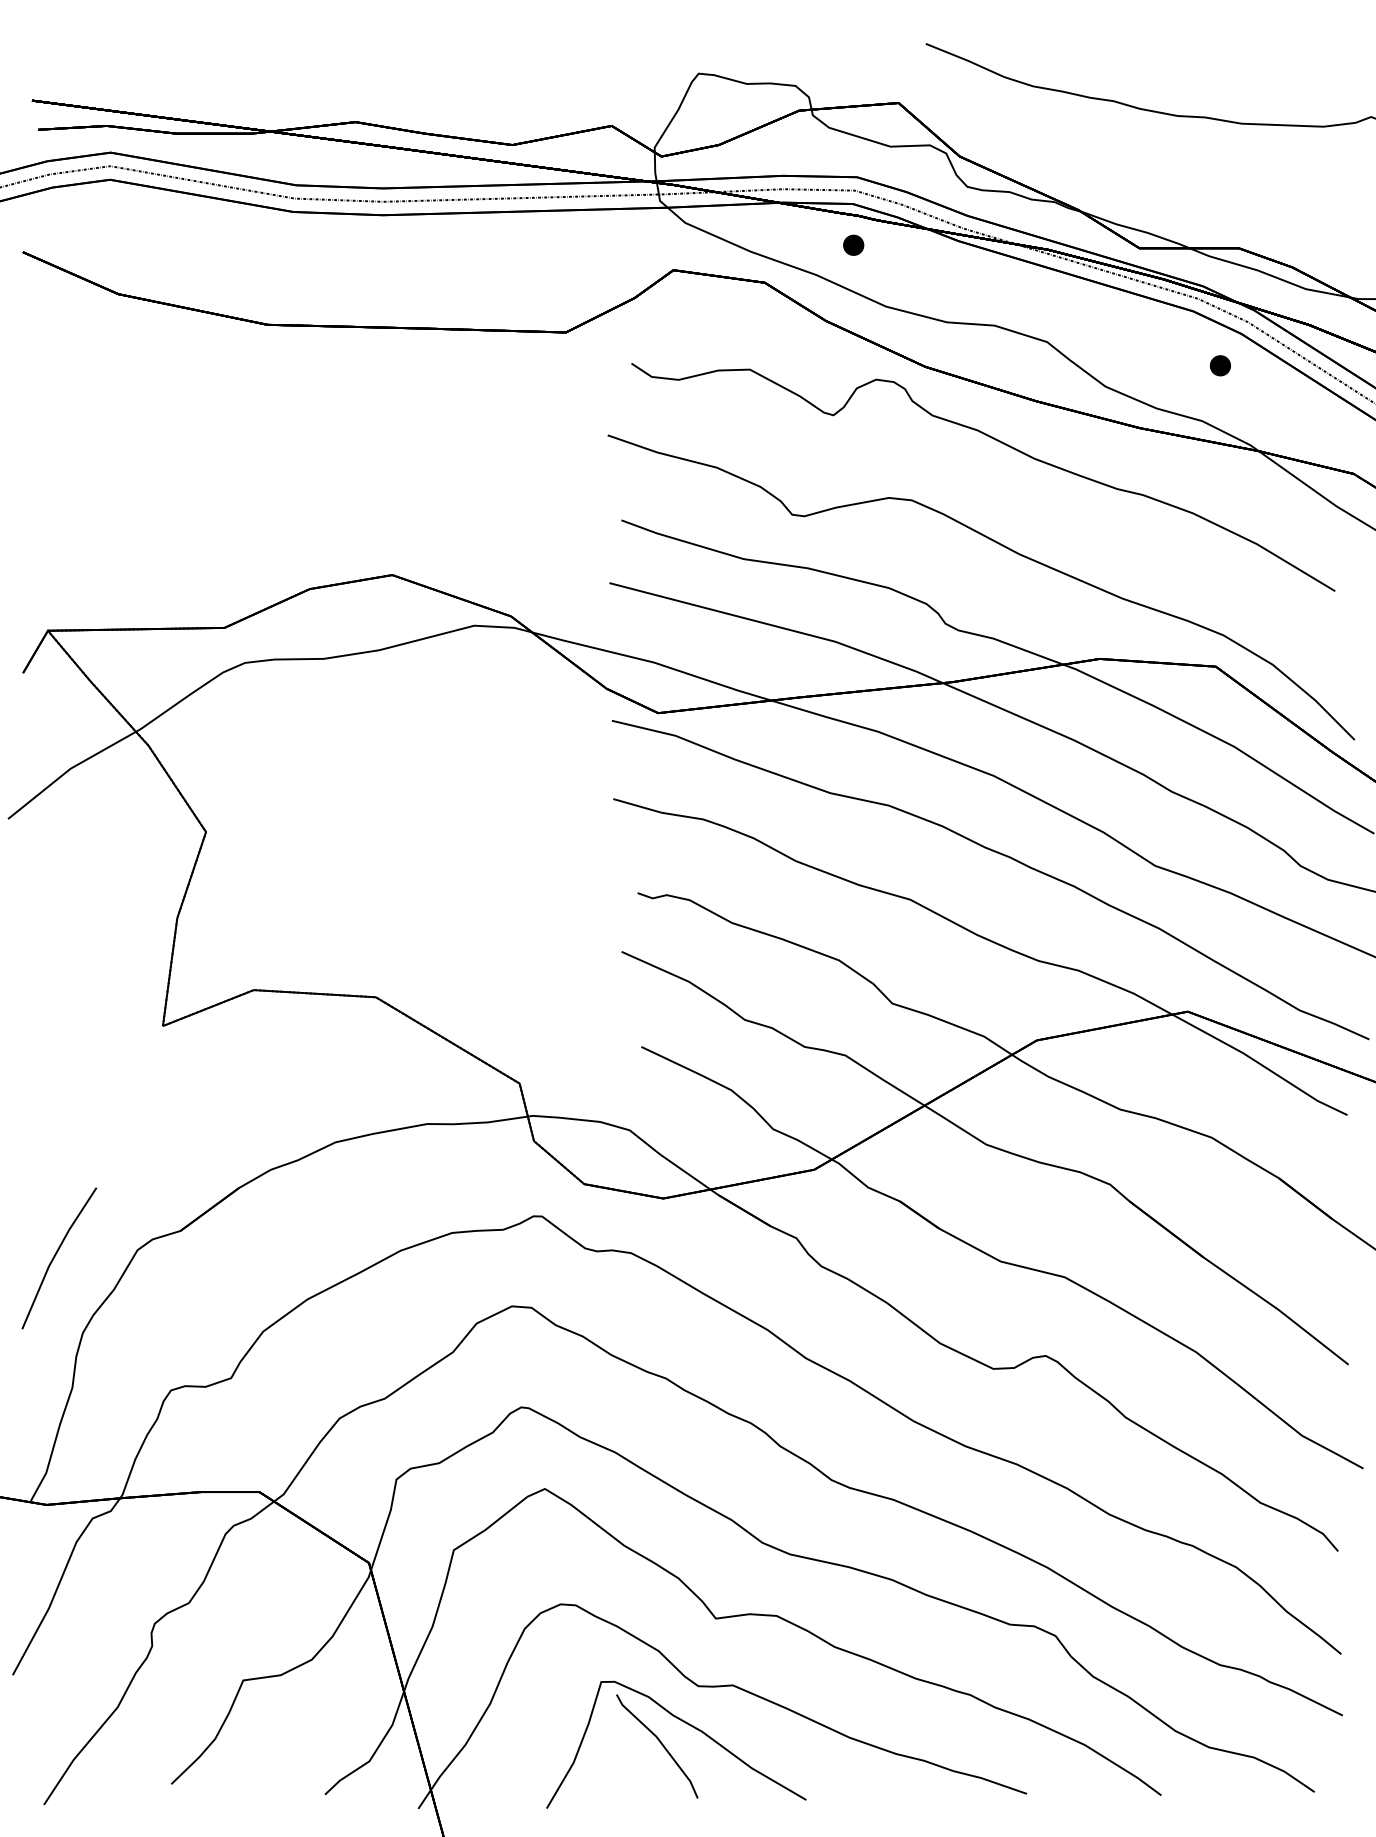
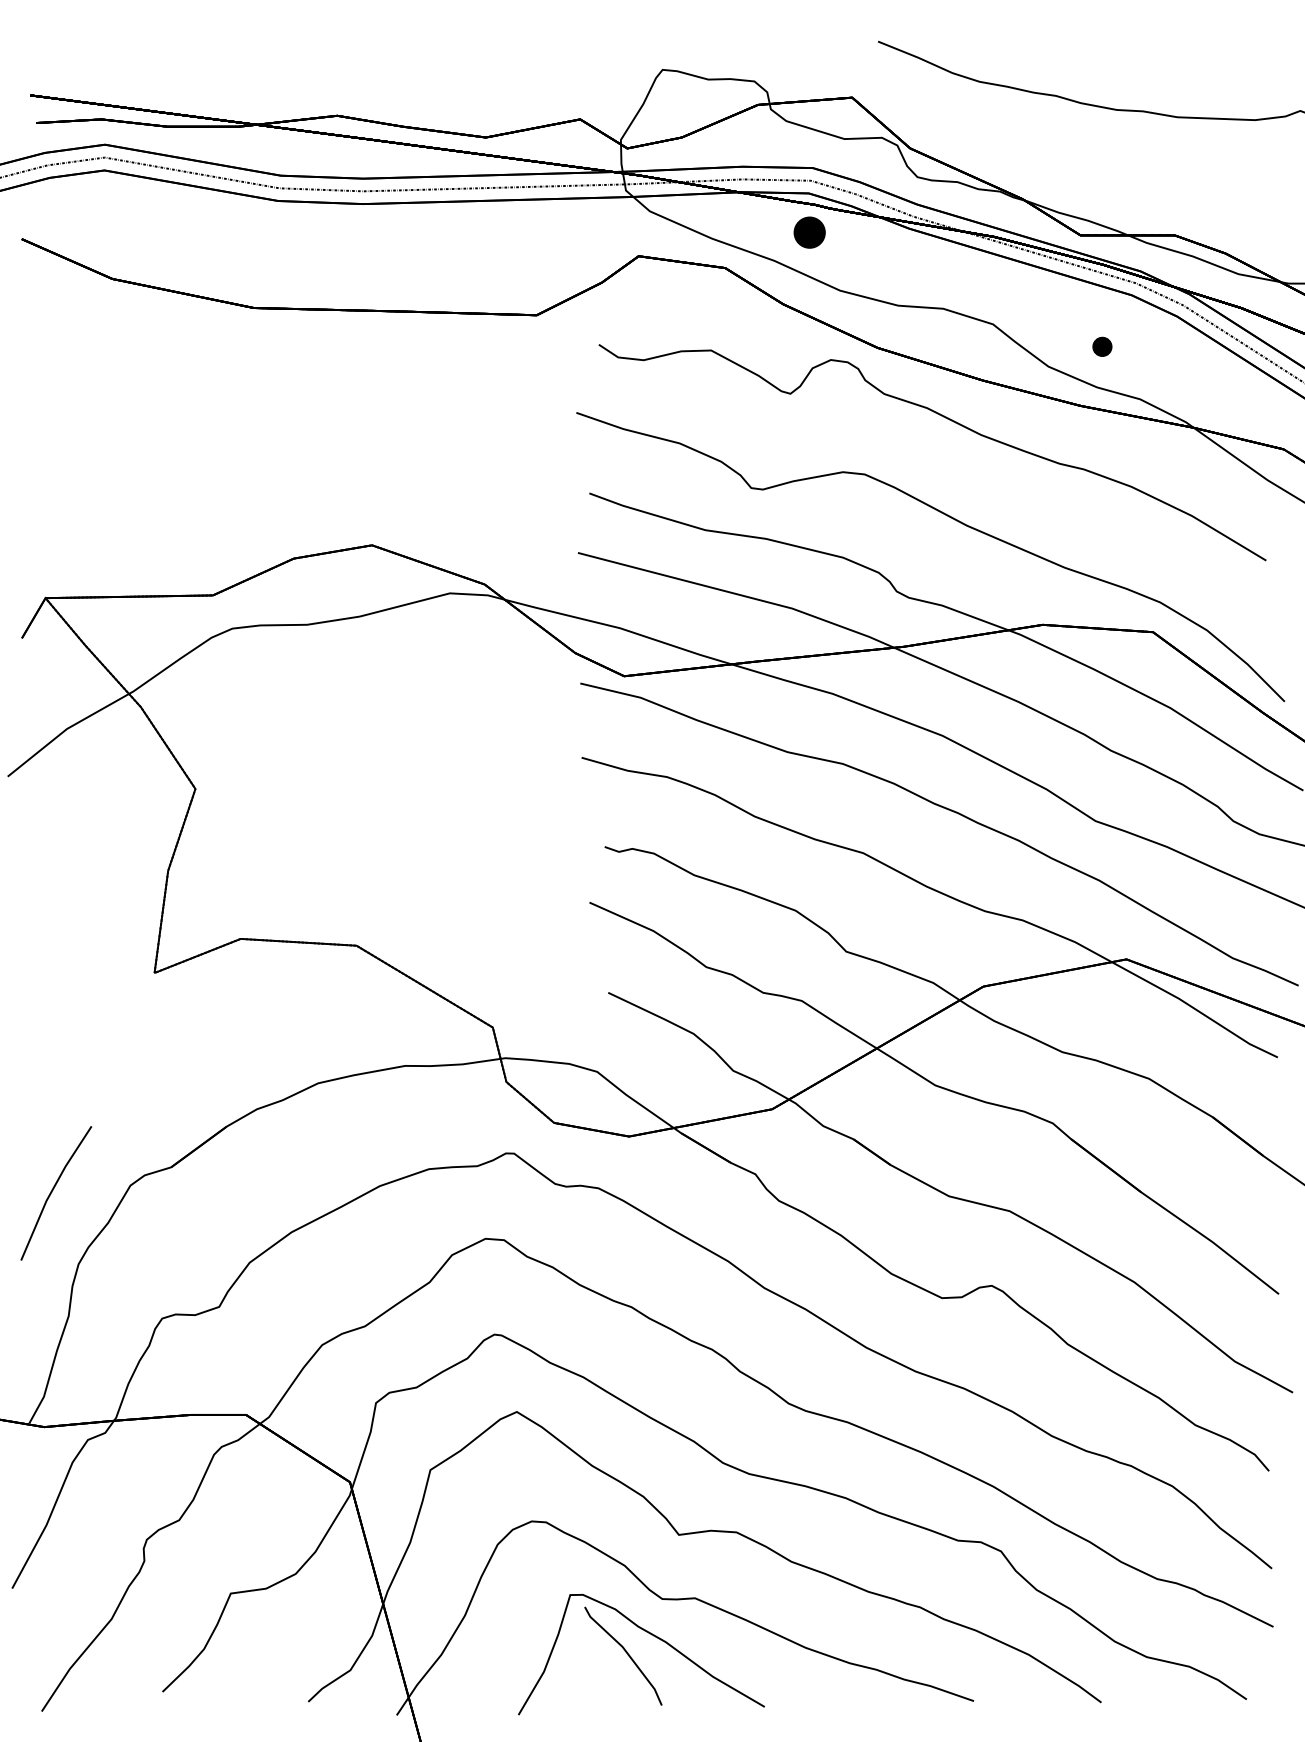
part: (853, 245) -> (809, 232), size x1.6
part: (1220, 365) -> (1102, 346), moved

